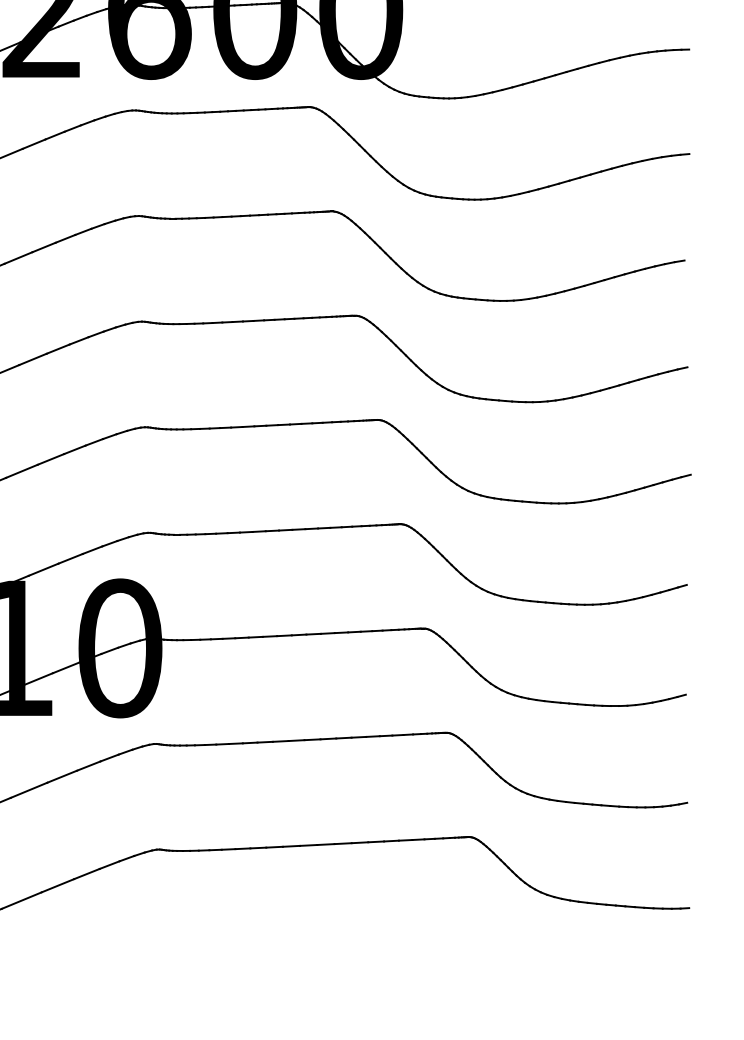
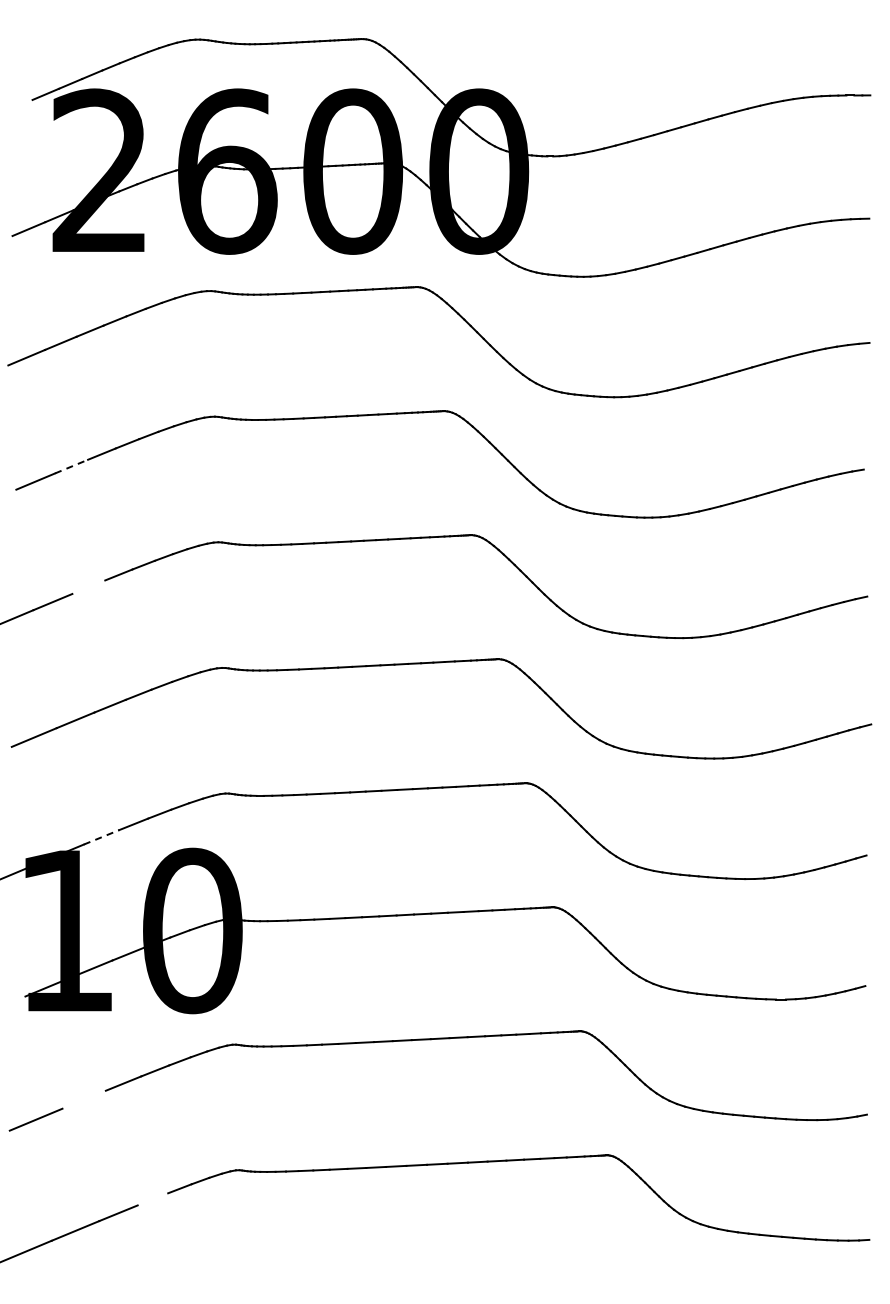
line: (18, 257) -> (71, 466), solid -> dashed
line: (32, 358) -> (88, 586), removed
line: (43, 569) -> (101, 837), solid -> dashed
line: (28, 790) -> (83, 1099), removed
line: (86, 874) -> (152, 1199), removed

